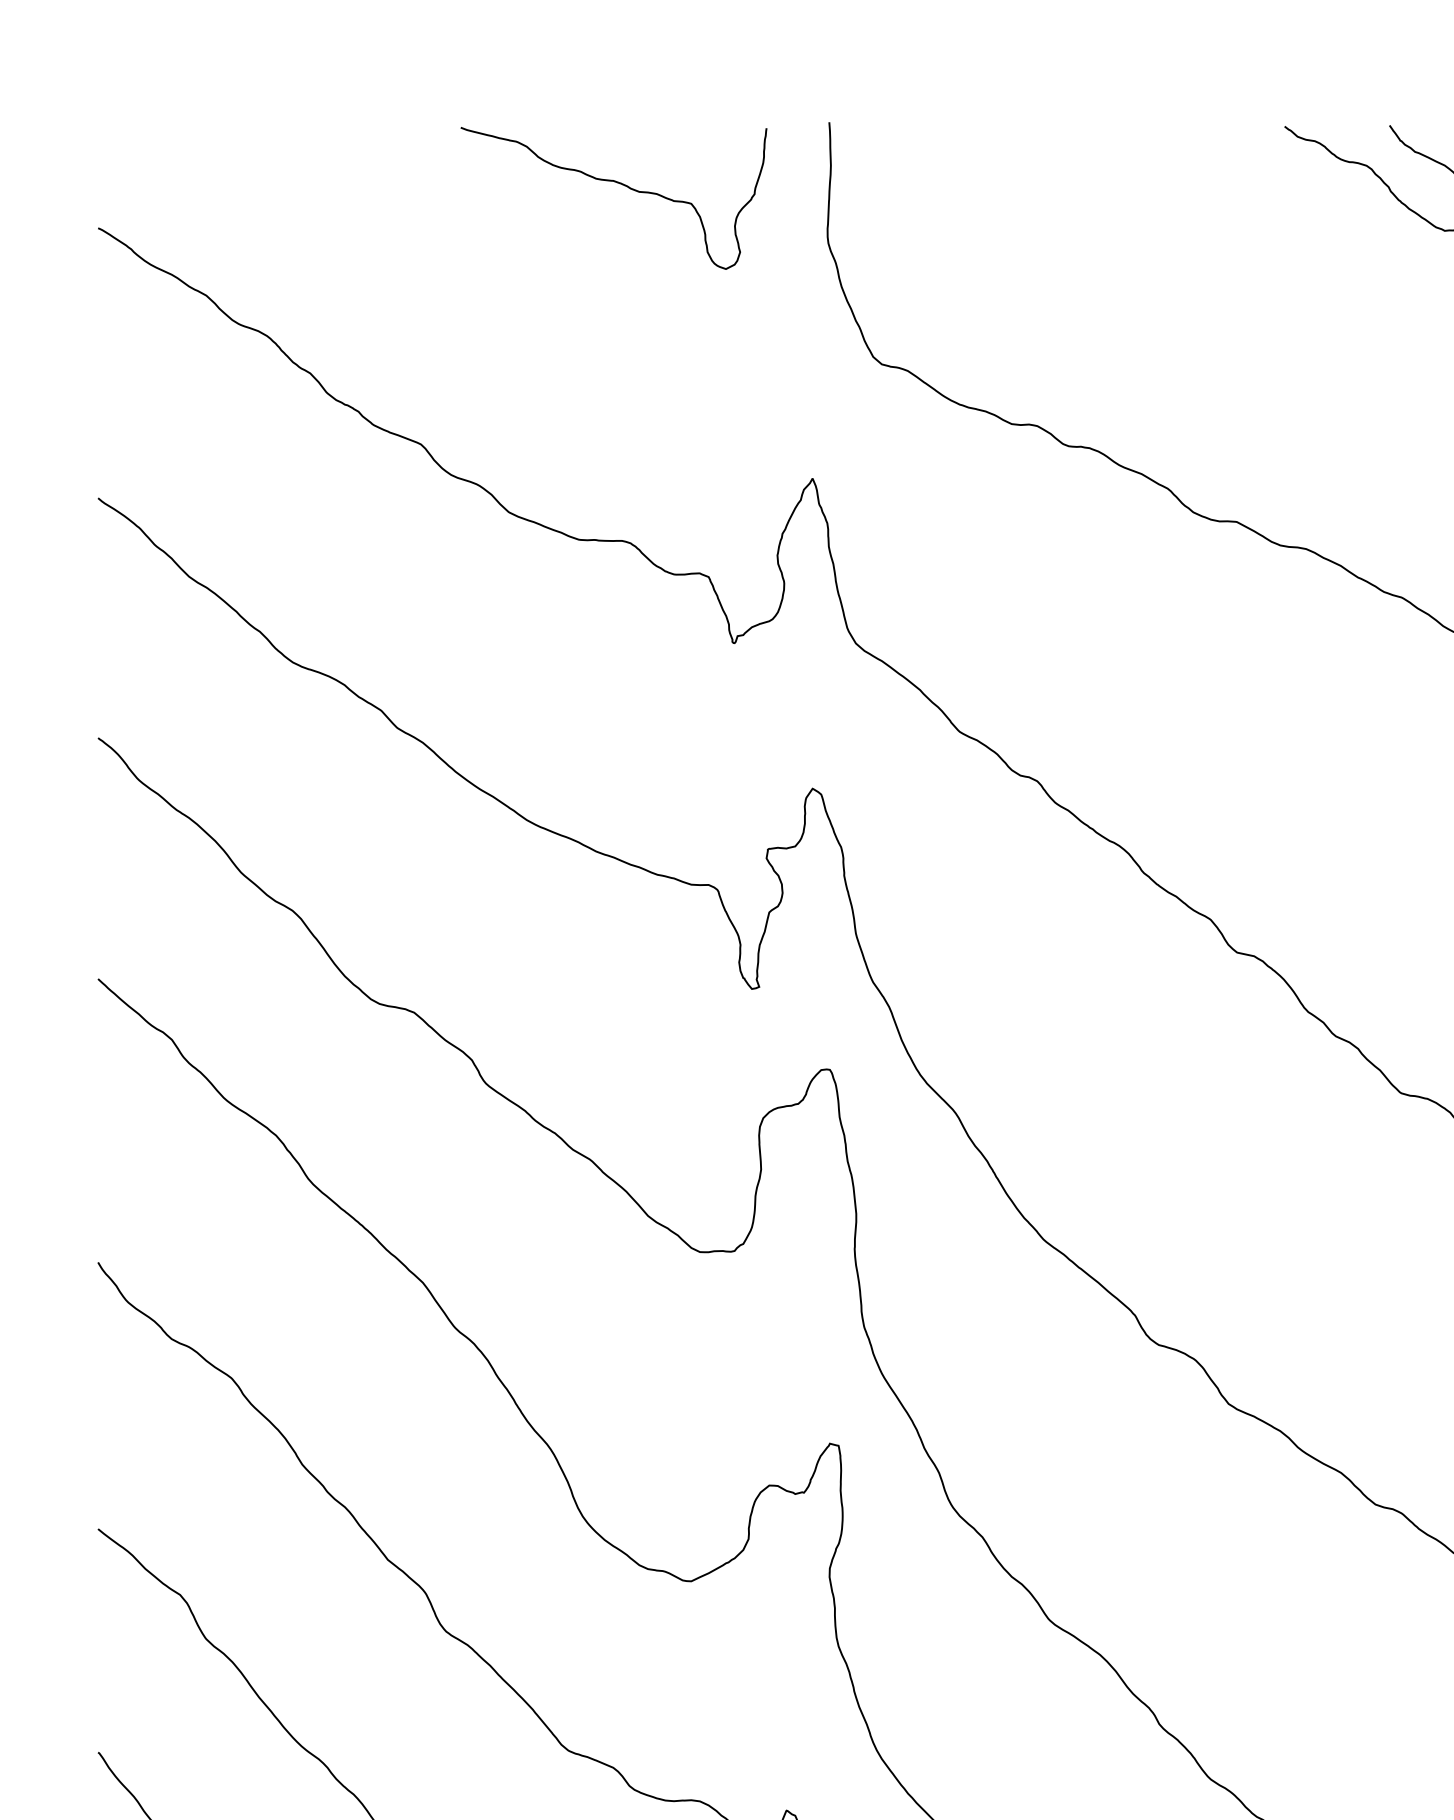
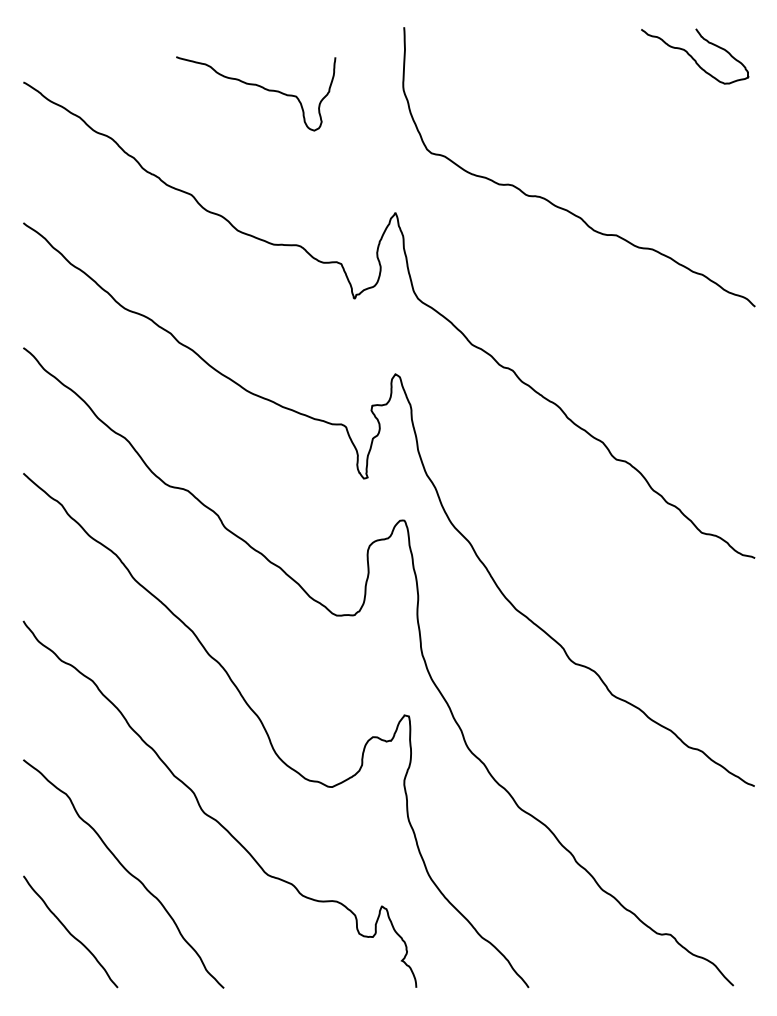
curve: (620, 186) -> (259, 87), moved

